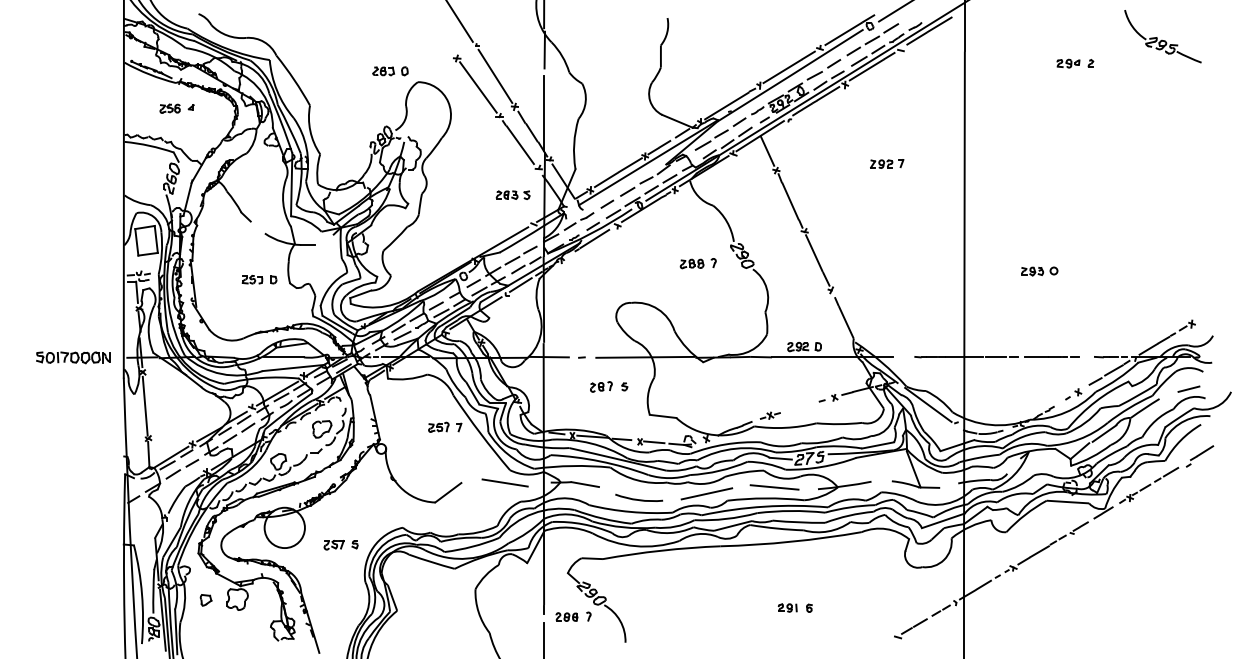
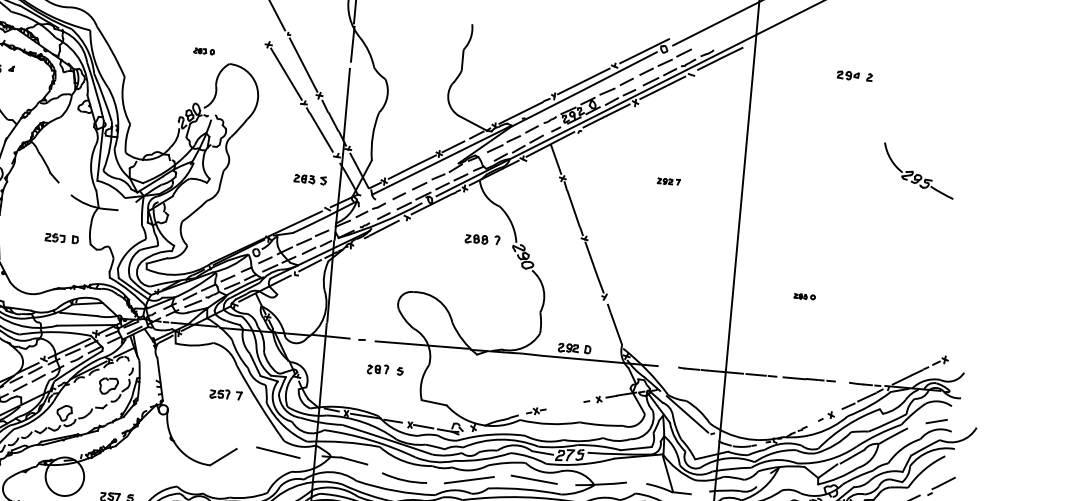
part: (1162, 36) -> (918, 170), moved
part: (1075, 63) -> (854, 76), moved
part: (390, 71) -> (204, 51), size x0.6
part: (887, 163) -> (669, 181), size x0.7
part: (697, 263) -> (481, 239), moved
part: (1039, 271) -> (804, 296), size x0.6

